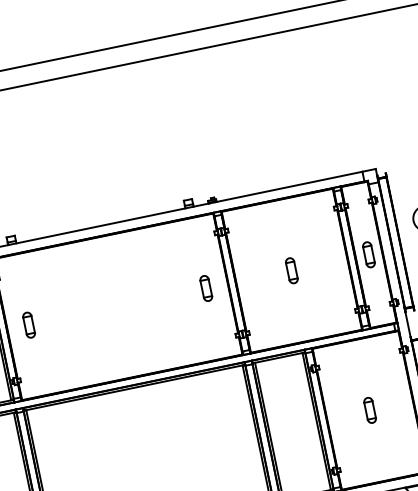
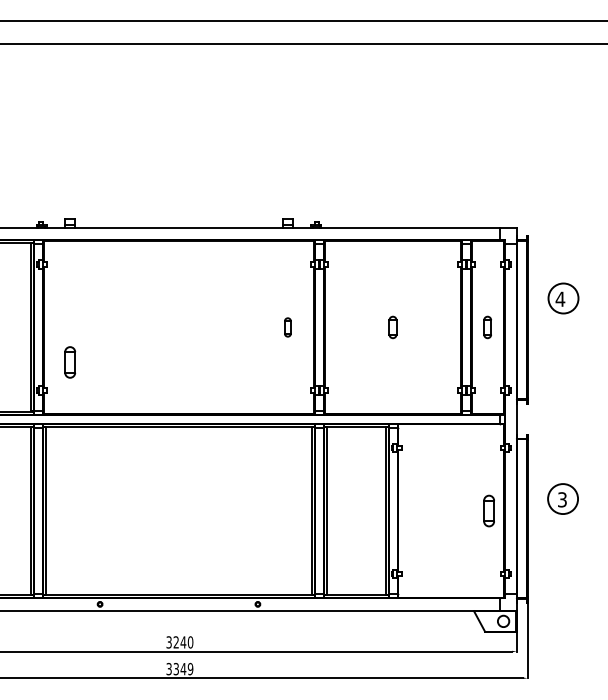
part: (368, 254) -> (487, 327), size x0.7
part: (291, 270) -> (392, 327), size x0.7
part: (205, 288) -> (287, 327), size x0.6
part: (29, 325) -> (70, 362), moved
part: (369, 410) -> (488, 510), moved

